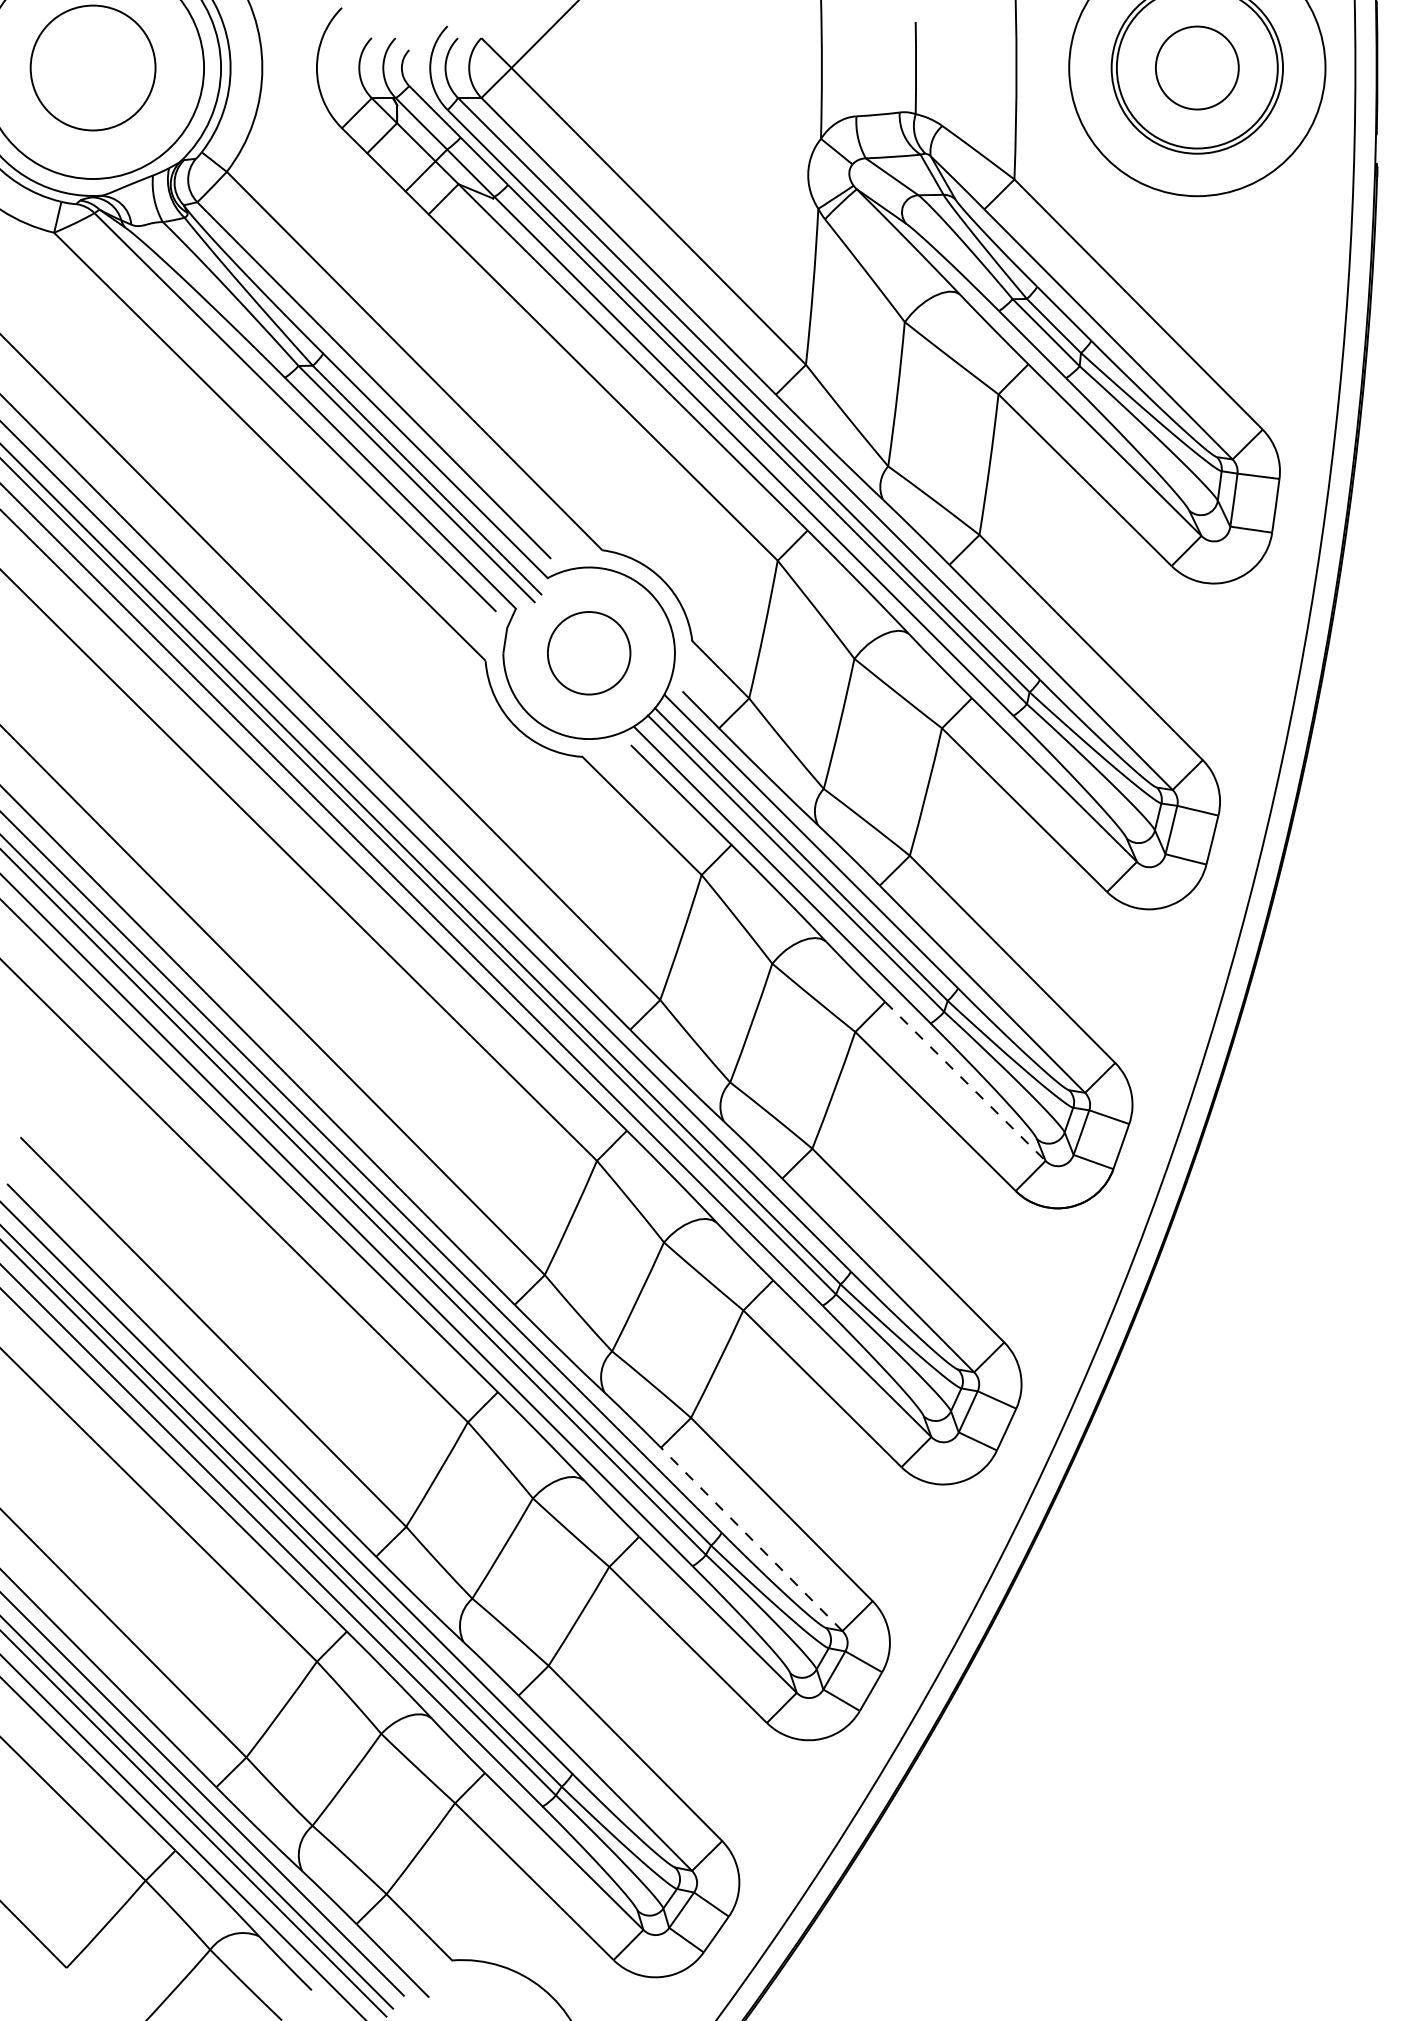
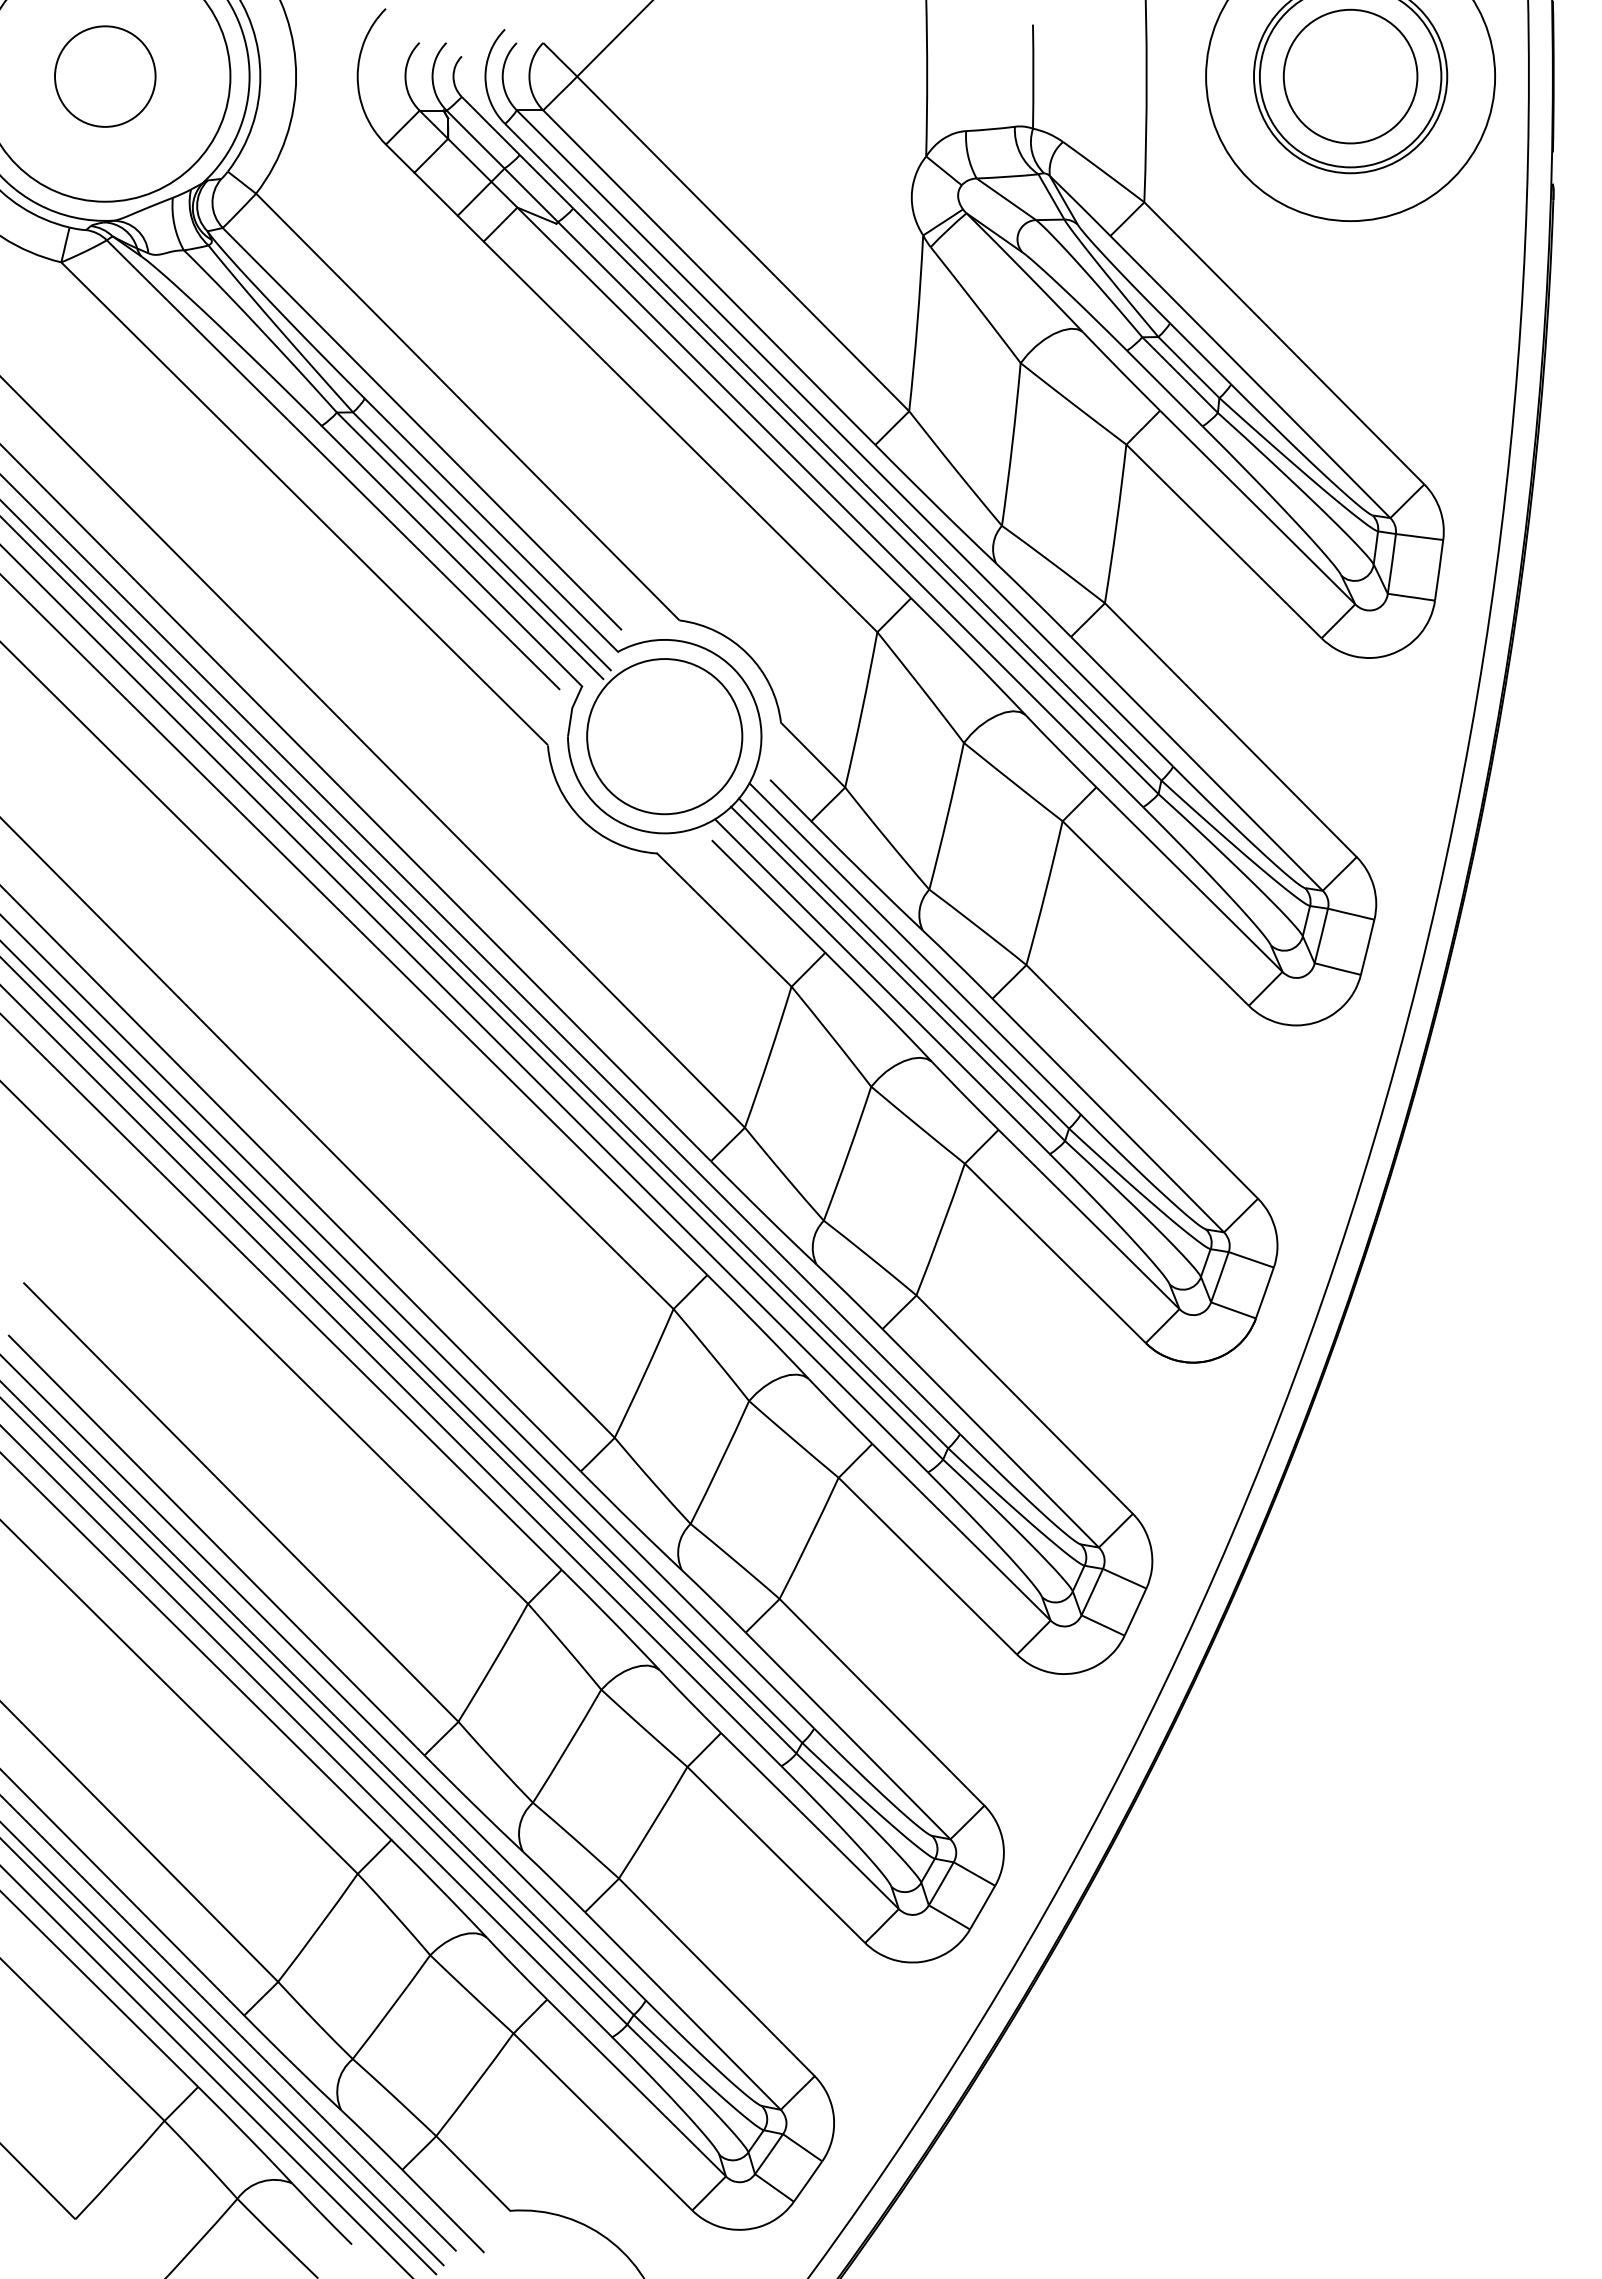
circle: (93, 67) -> (105, 76), size x0.71
circle: (1197, 67) -> (1350, 76), size x1.43
circle: (588, 653) -> (664, 736), size x1.67
line: (964, 1081) -> (1088, 1219), dashed -> solid
line: (752, 1538) -> (848, 1735), dashed -> solid

